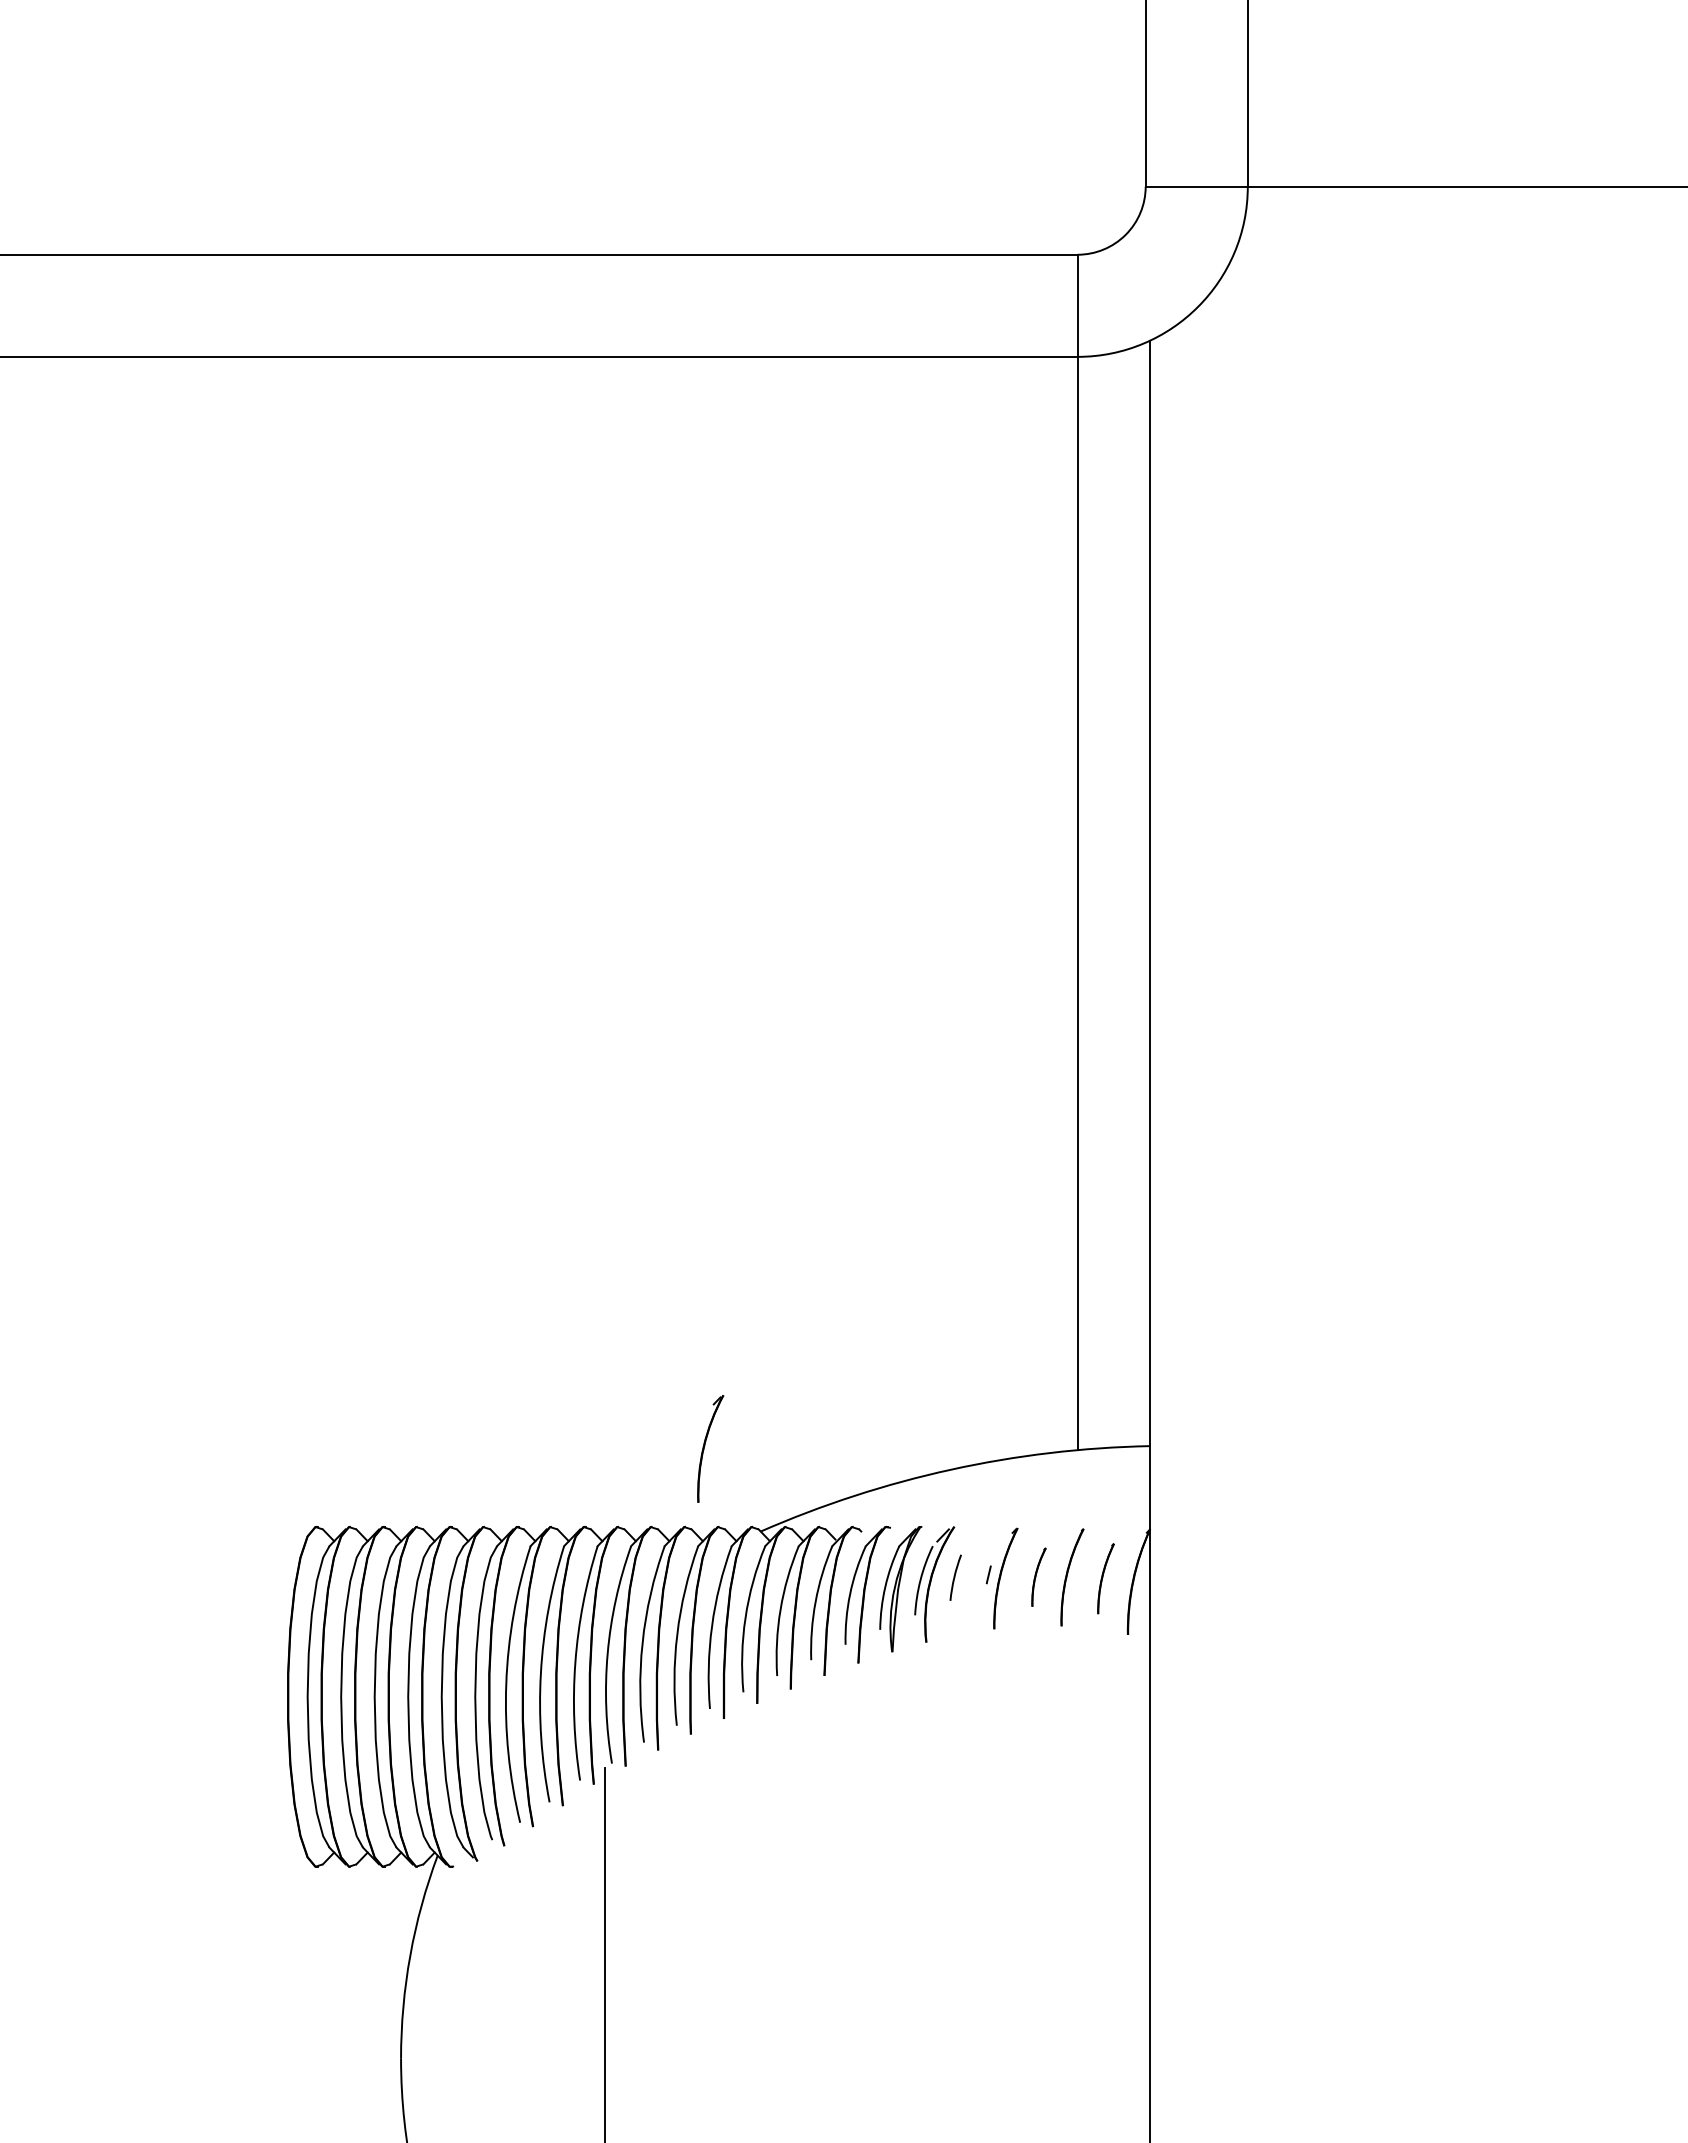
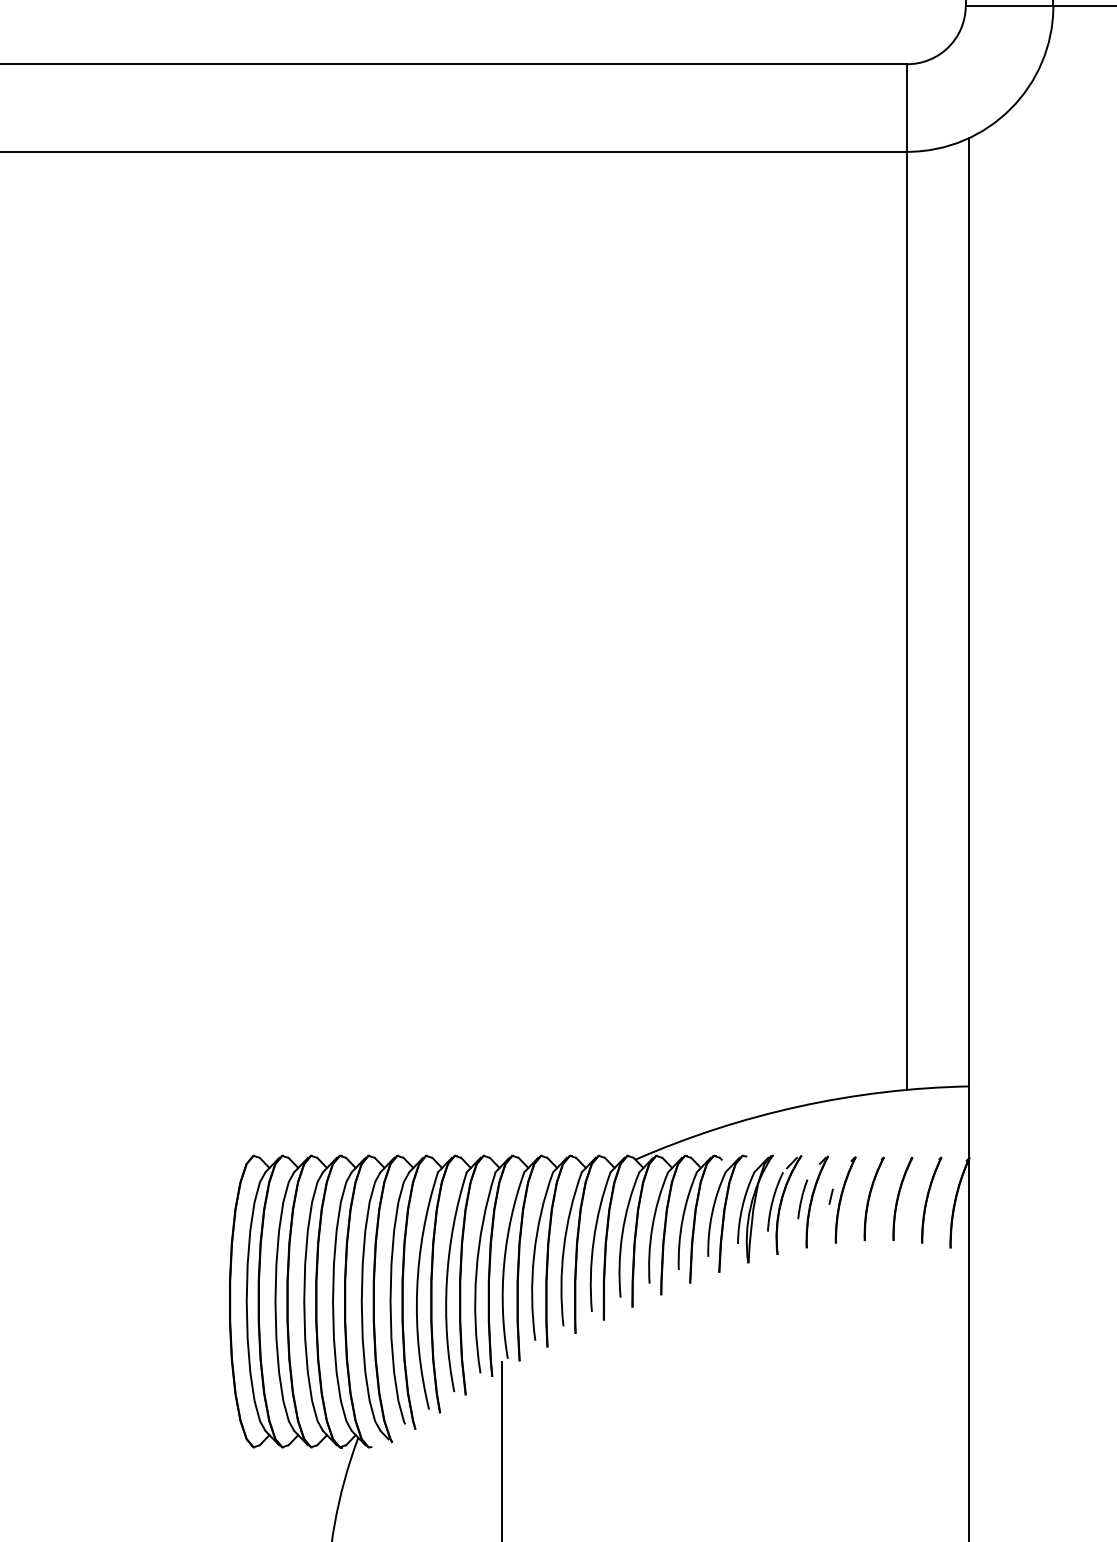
part: (710, 1448) -> (817, 1201), moved
part: (1038, 1577) -> (873, 1199), size x1.67
part: (1105, 1578) -> (931, 1199), size x1.43

